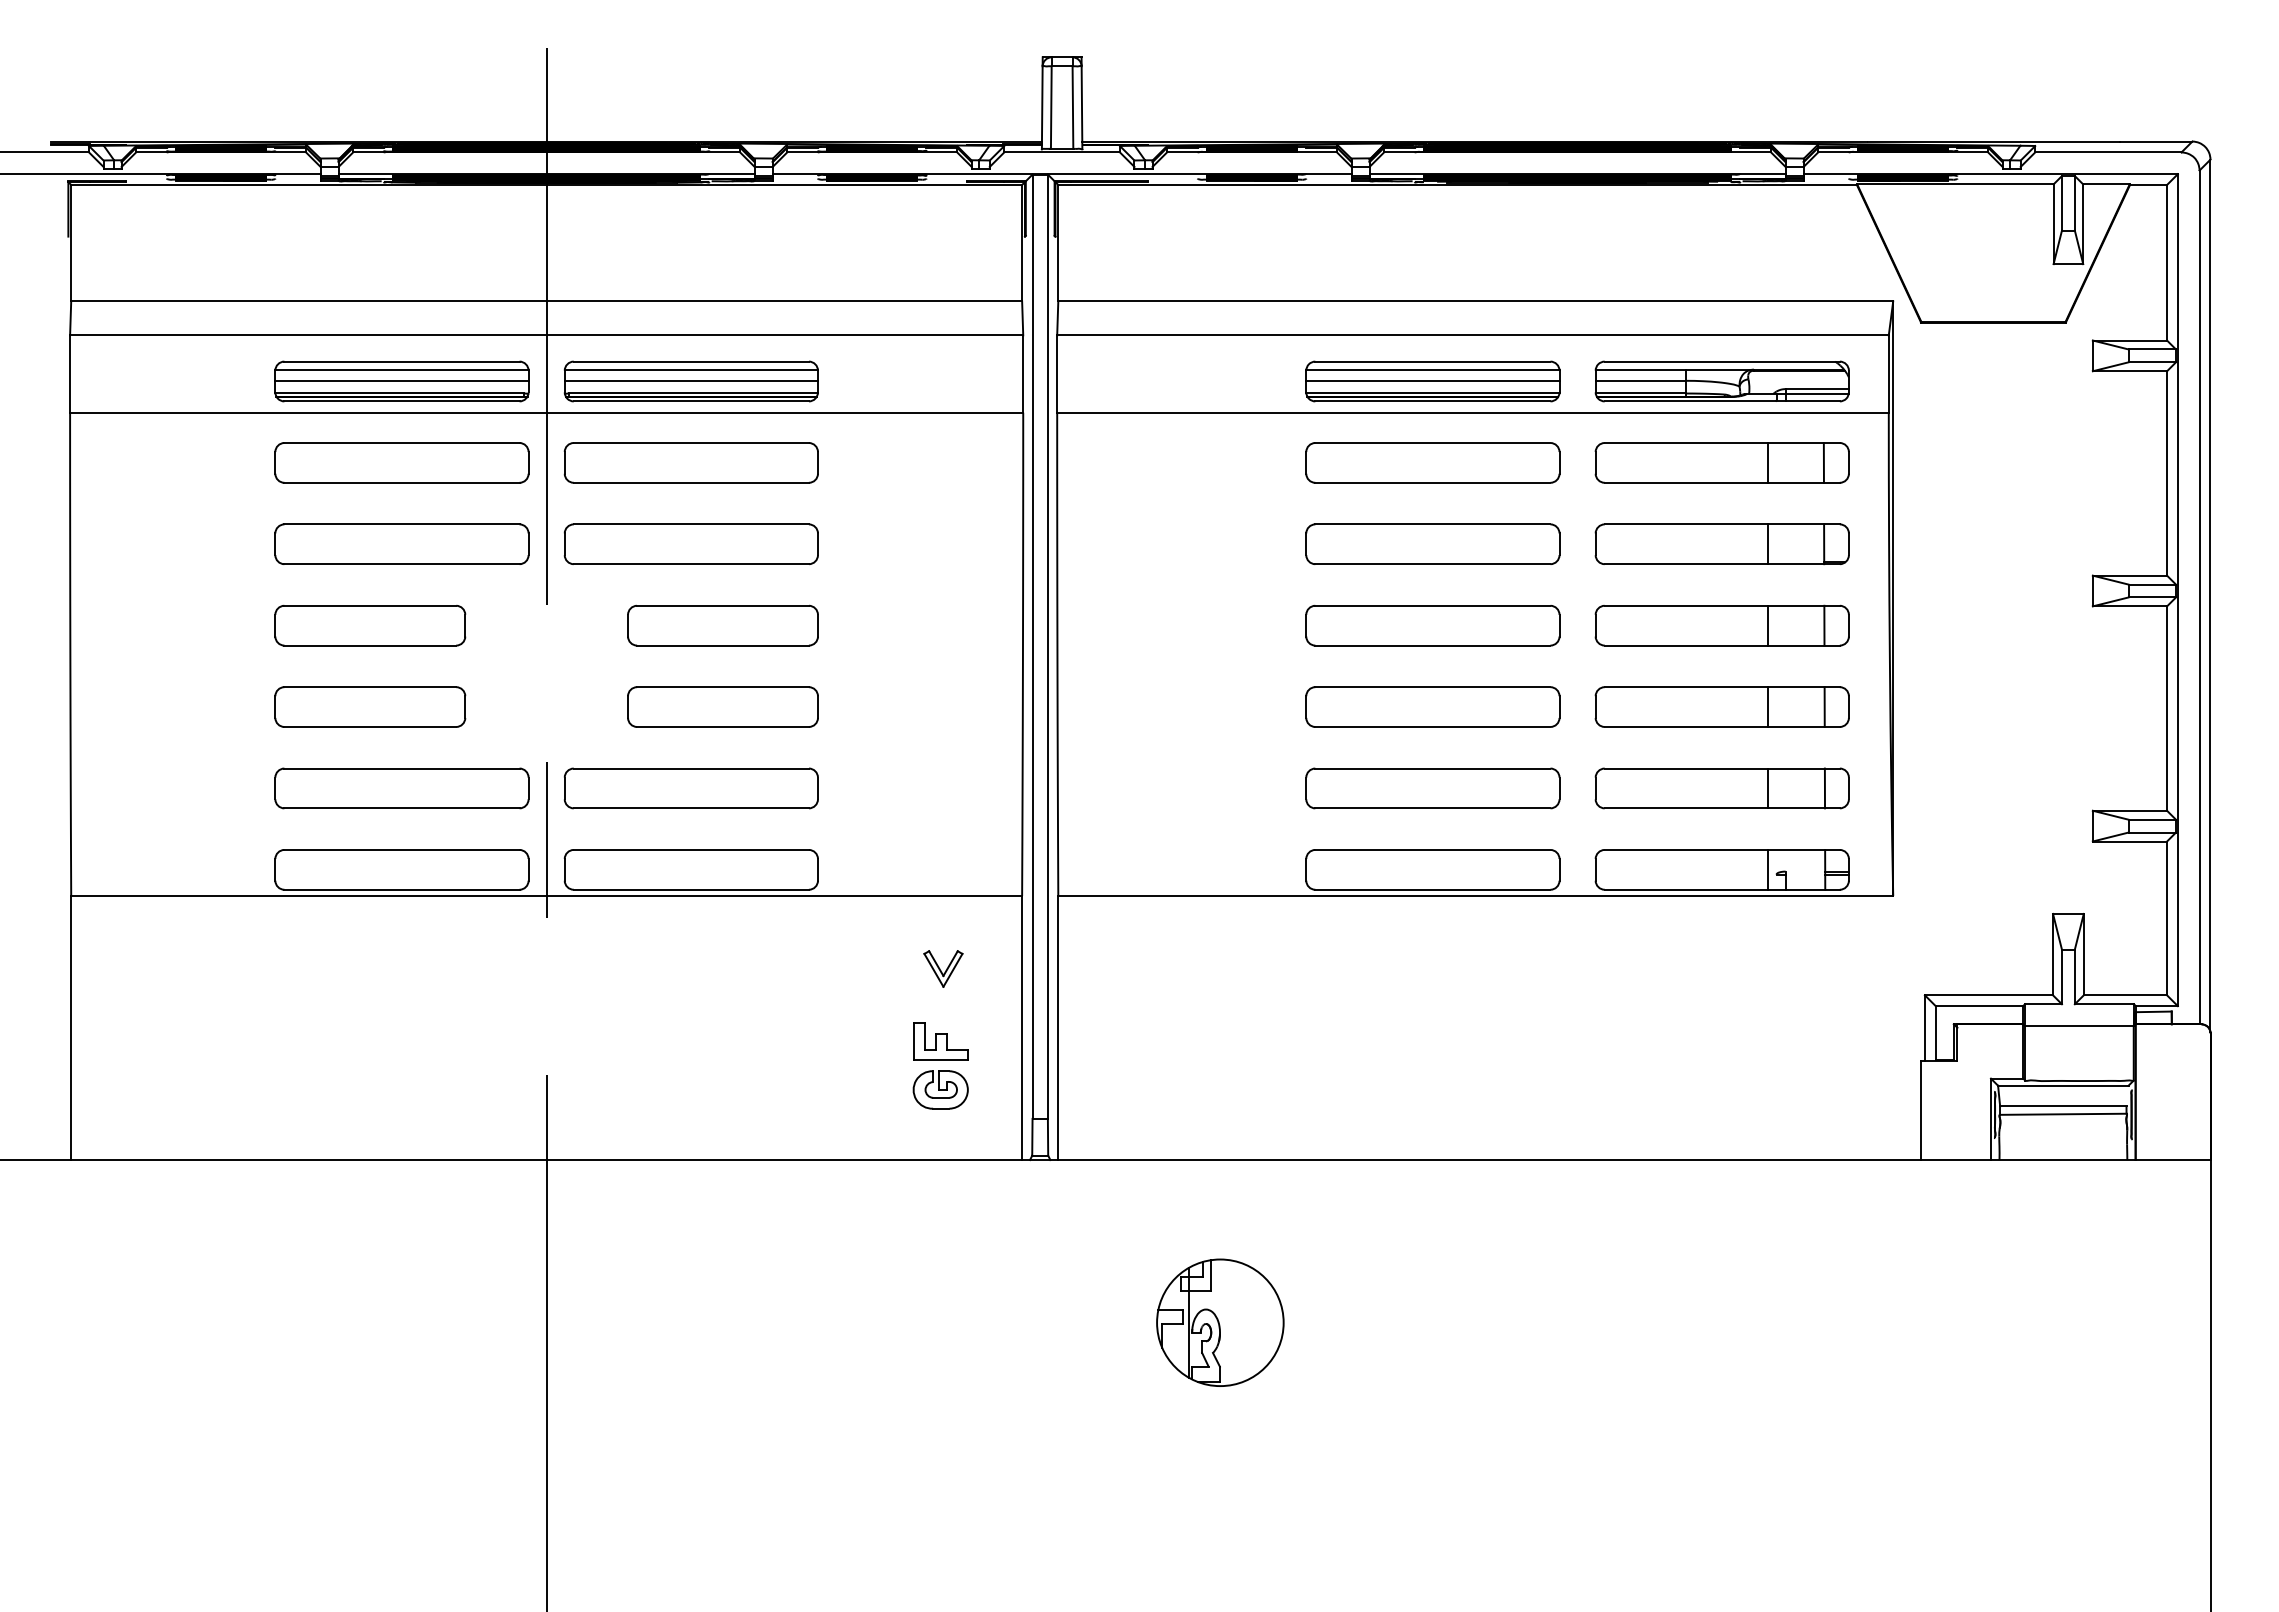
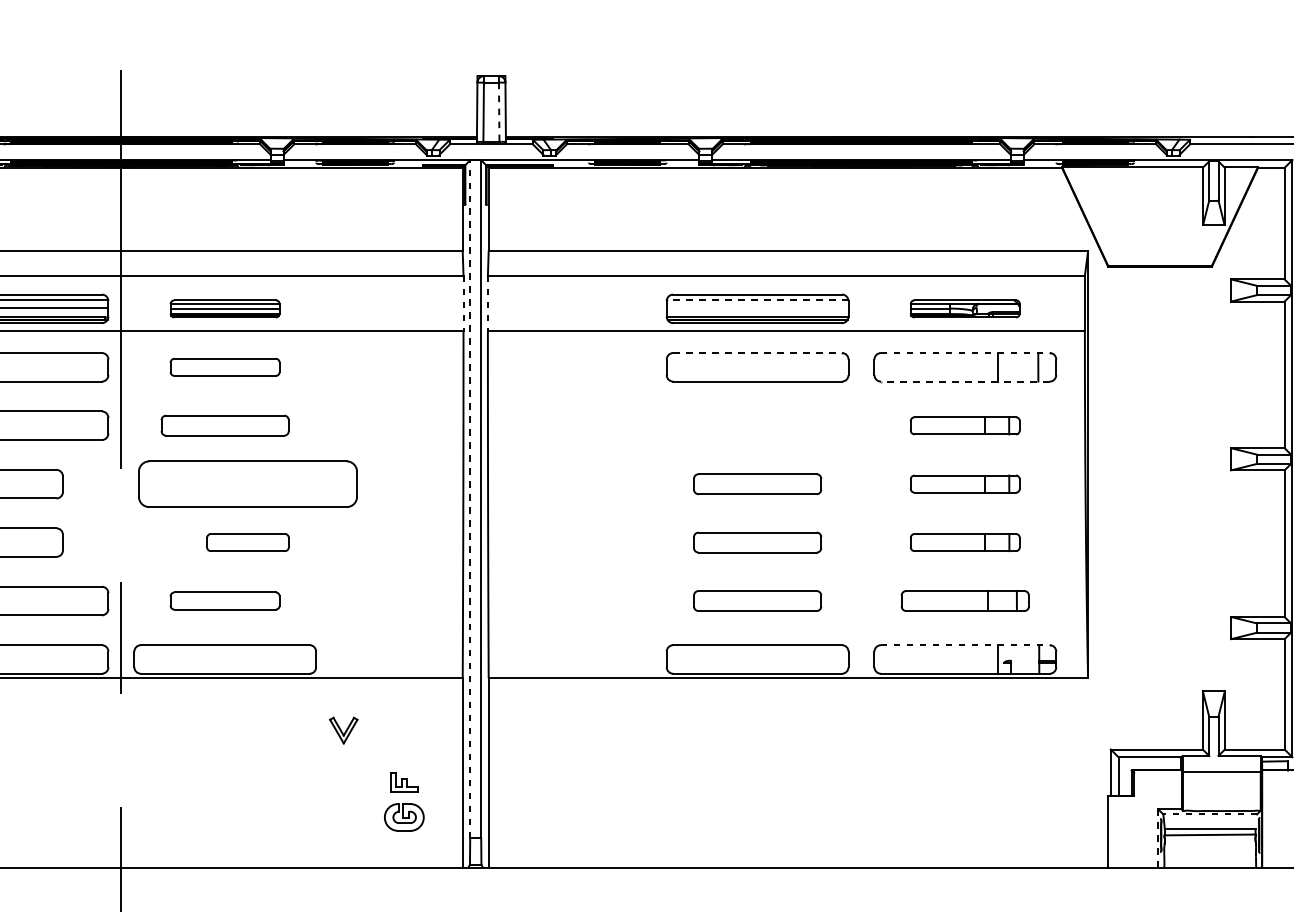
line: (1072, 108) -> (498, 112), solid -> dashed
line: (1432, 369) -> (757, 300), solid -> dashed
line: (1023, 374) -> (463, 303), solid -> dashed
line: (1057, 374) -> (488, 303), solid -> dashed
line: (1432, 380) -> (757, 308), removed
part: (690, 381) -> (224, 308), size x0.6
part: (1721, 381) -> (964, 308), size x0.6
line: (1432, 443) -> (757, 353), solid -> dashed
line: (1722, 443) -> (965, 353), solid -> dashed
part: (690, 462) -> (224, 367), size x0.6
line: (1722, 482) -> (965, 381), solid -> dashed
part: (690, 543) -> (224, 425), size x0.7
part: (1432, 543) -> (757, 425), removed
part: (1721, 544) -> (964, 425), size x0.6
part: (722, 625) -> (247, 484), size x1.6
part: (1432, 625) -> (757, 484), size x0.7
part: (1721, 625) -> (964, 484), size x0.6
line: (1032, 646) -> (470, 499), solid -> dashed
part: (722, 706) -> (247, 542), size x0.6
part: (1432, 706) -> (757, 542), size x0.7
part: (1721, 706) -> (964, 542), size x0.6
part: (690, 788) -> (224, 601), size x0.6
part: (1432, 788) -> (757, 601), size x0.7
part: (1721, 788) -> (964, 601), size x0.7
line: (1722, 849) -> (965, 644), solid -> dashed
part: (943, 968) -> (343, 730), moved
part: (940, 1041) -> (404, 782), size x0.7
line: (2062, 1085) -> (1209, 814), solid -> dashed
line: (1990, 1119) -> (1157, 838), solid -> dashed

